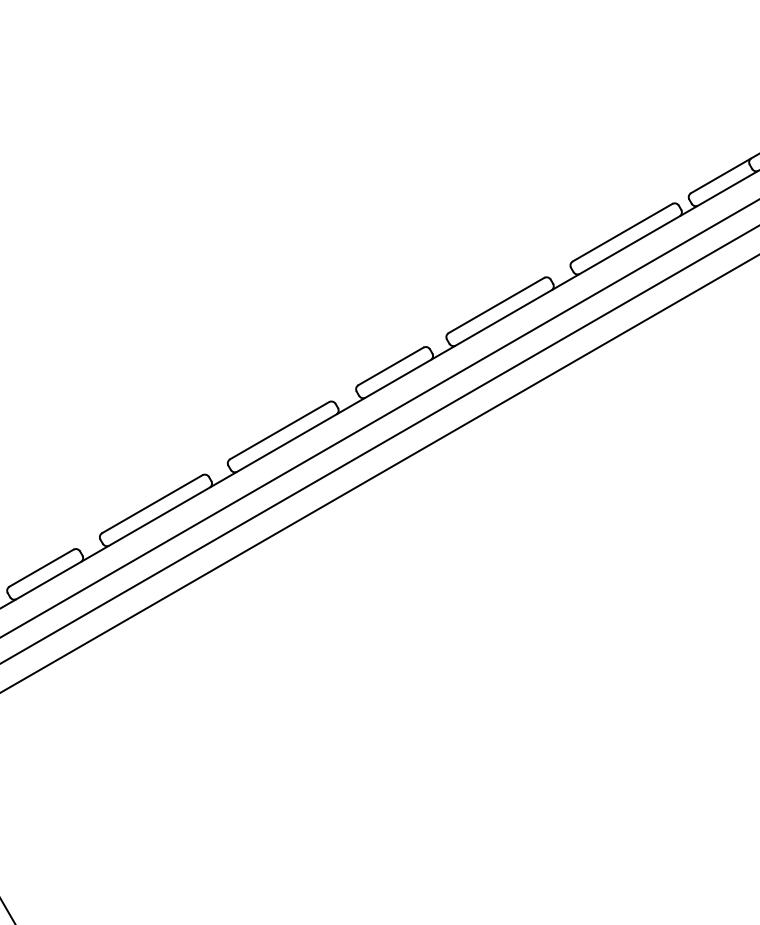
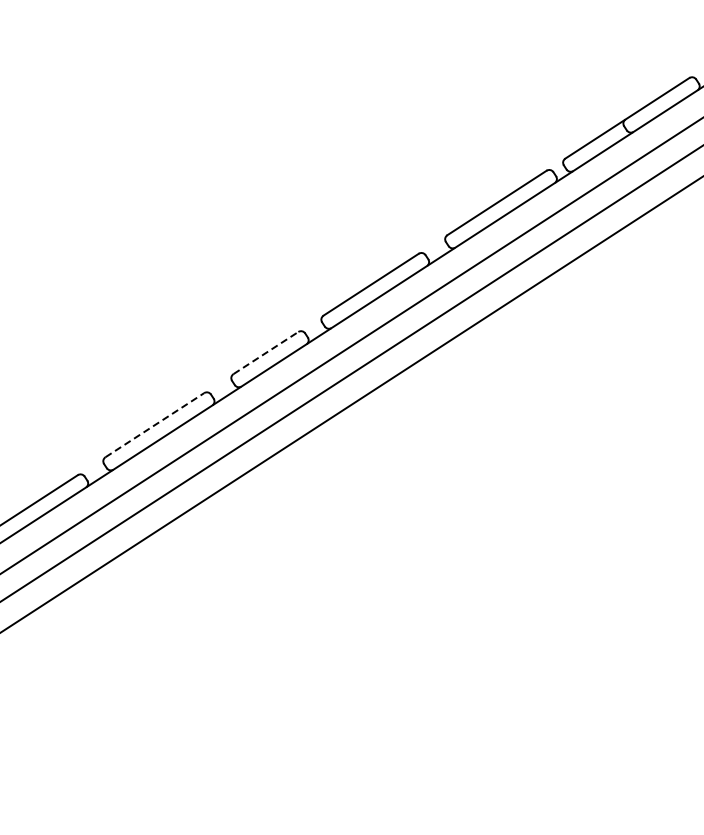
line: (391, 366) -> (266, 353), solid -> dashed
line: (280, 430) -> (155, 424), solid -> dashed

